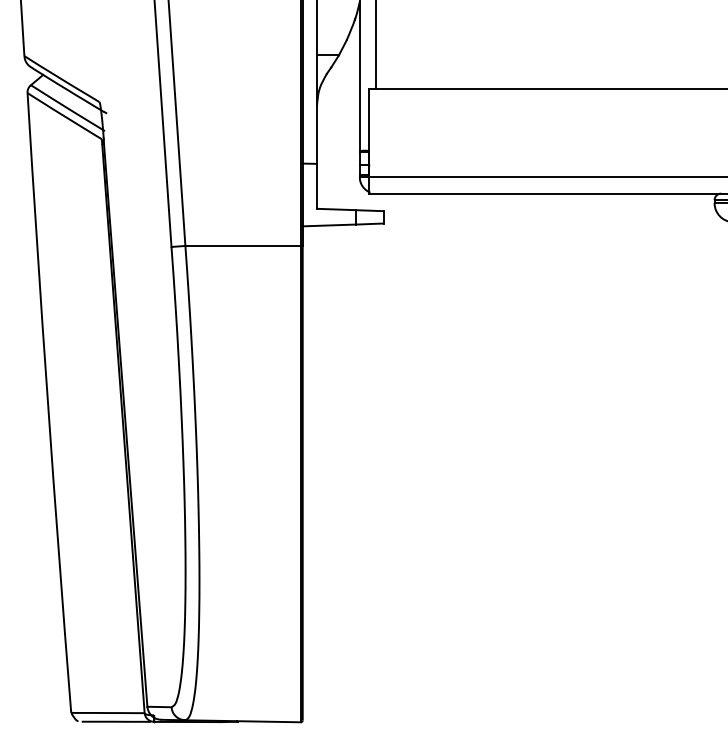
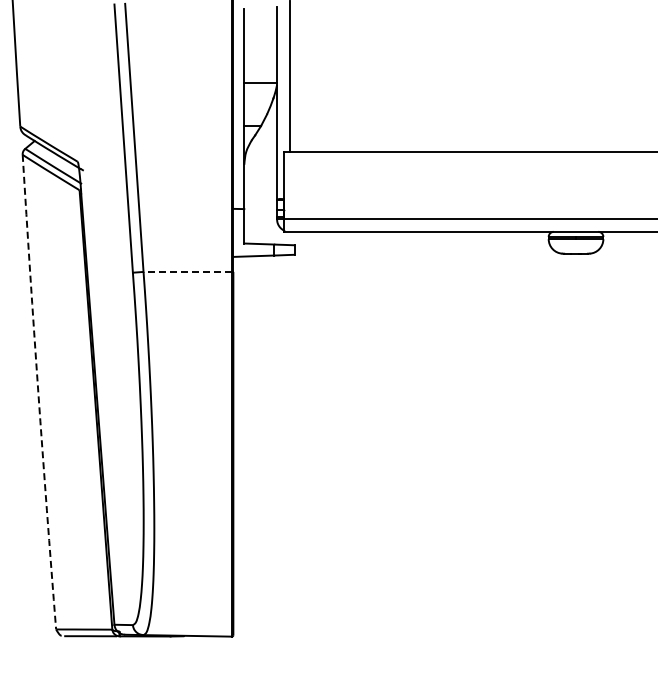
line: (242, 245) -> (187, 271), solid -> dashed
arc: (48, 403) -> (38, 392), solid -> dashed

